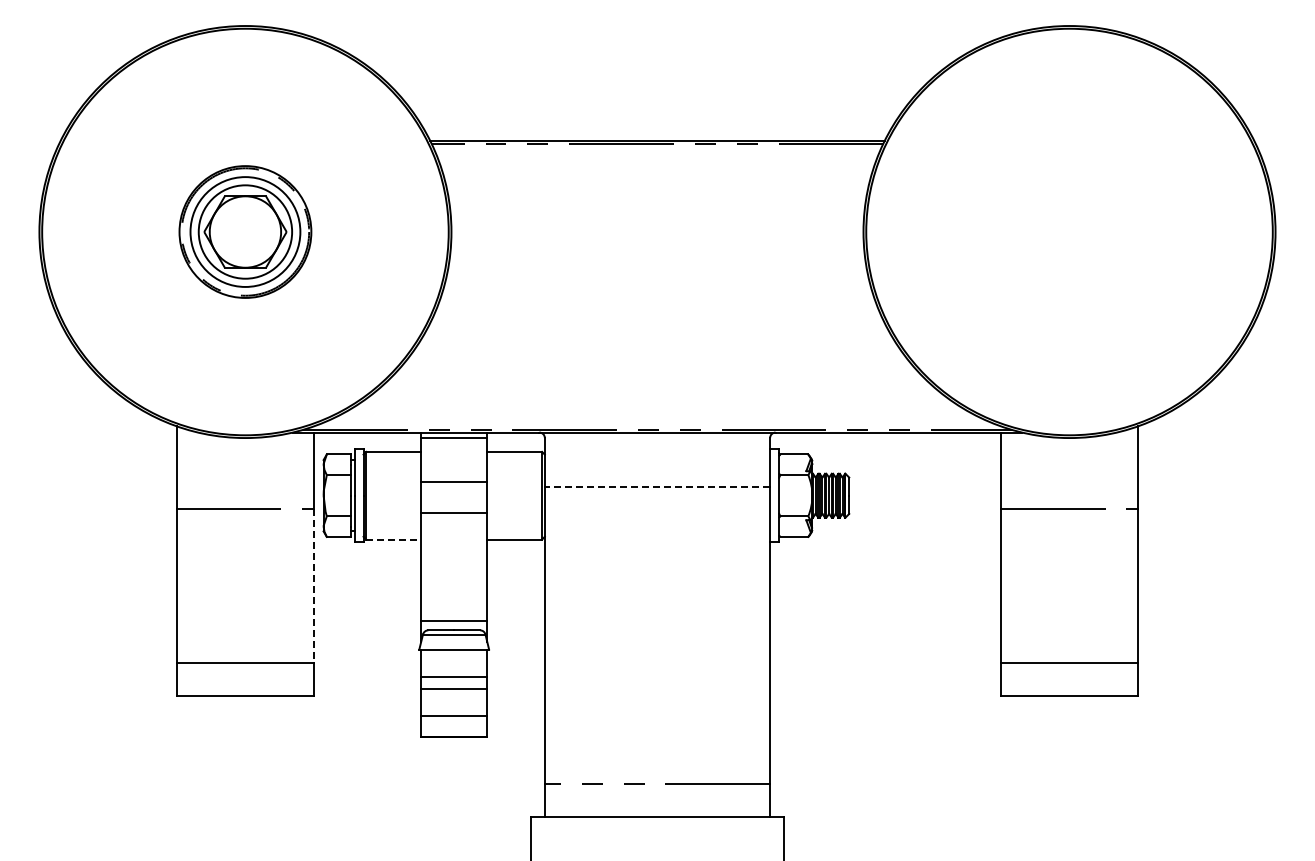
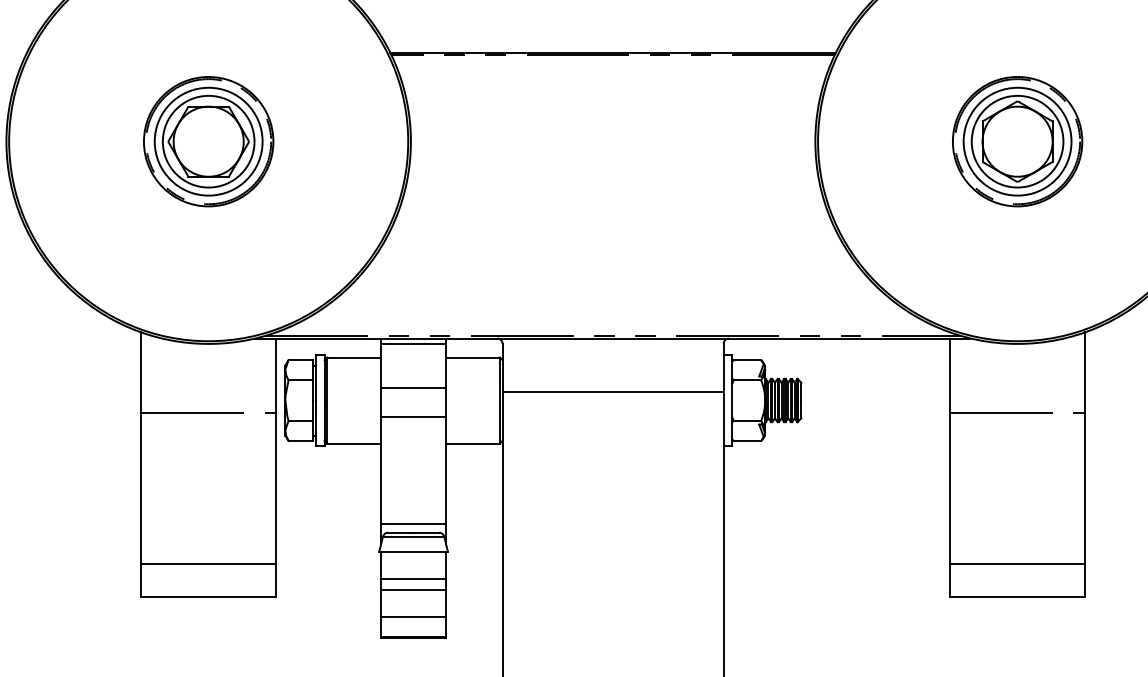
part: (1069, 231) -> (1017, 141), added
line: (657, 487) -> (613, 392), dashed -> solid
line: (394, 539) -> (354, 443), dashed -> solid
line: (314, 585) -> (276, 488), dashed -> solid

